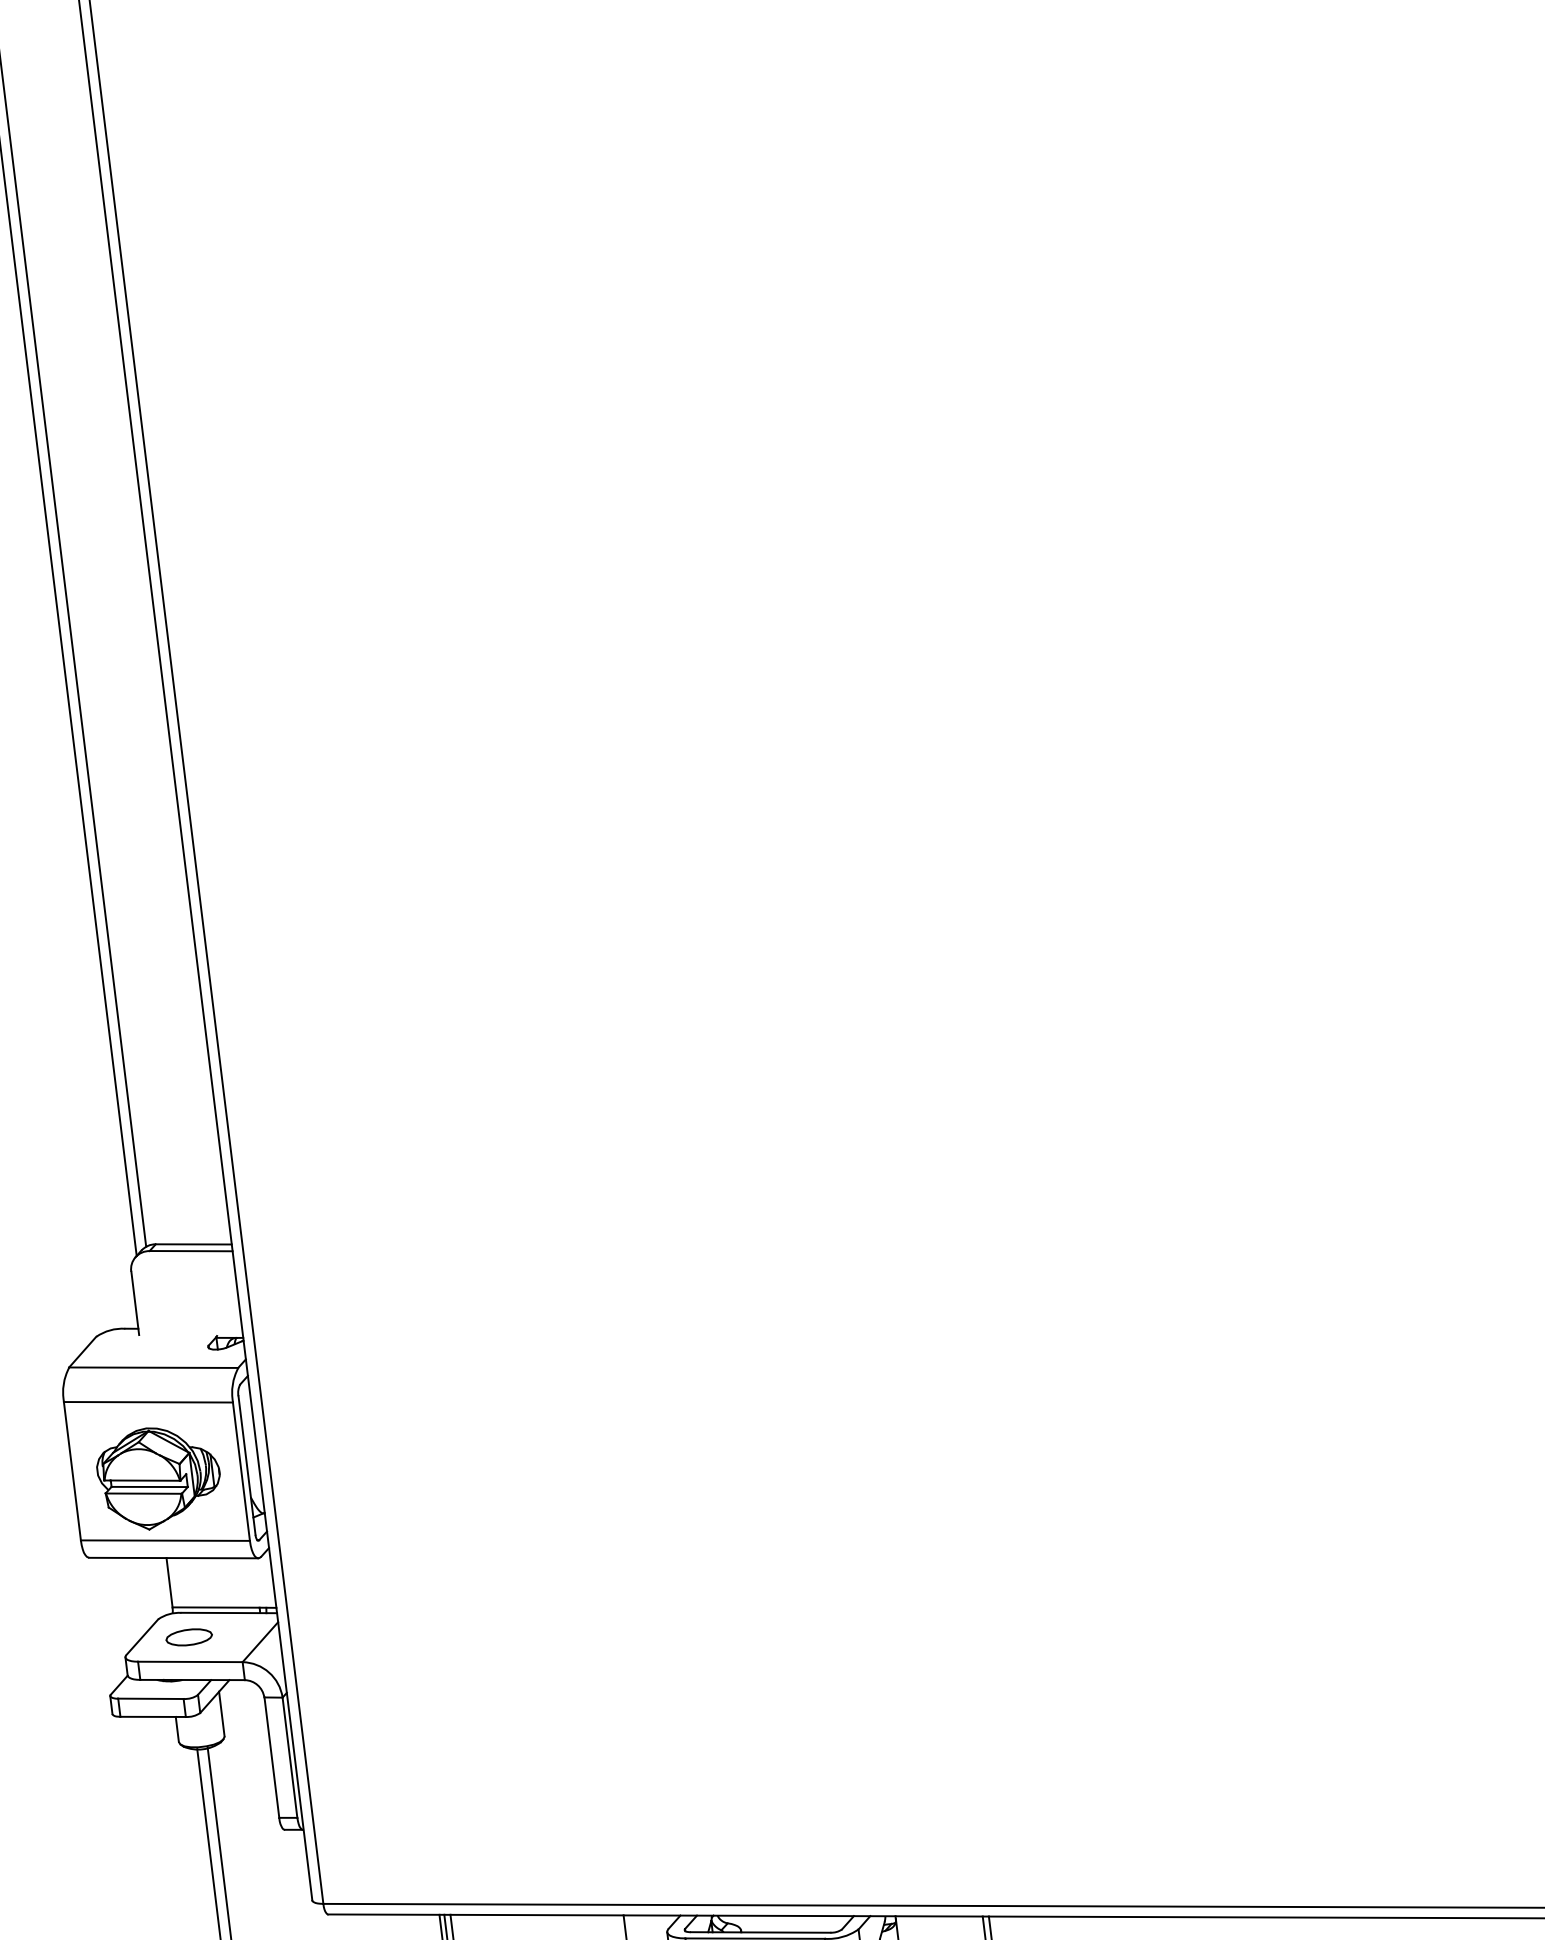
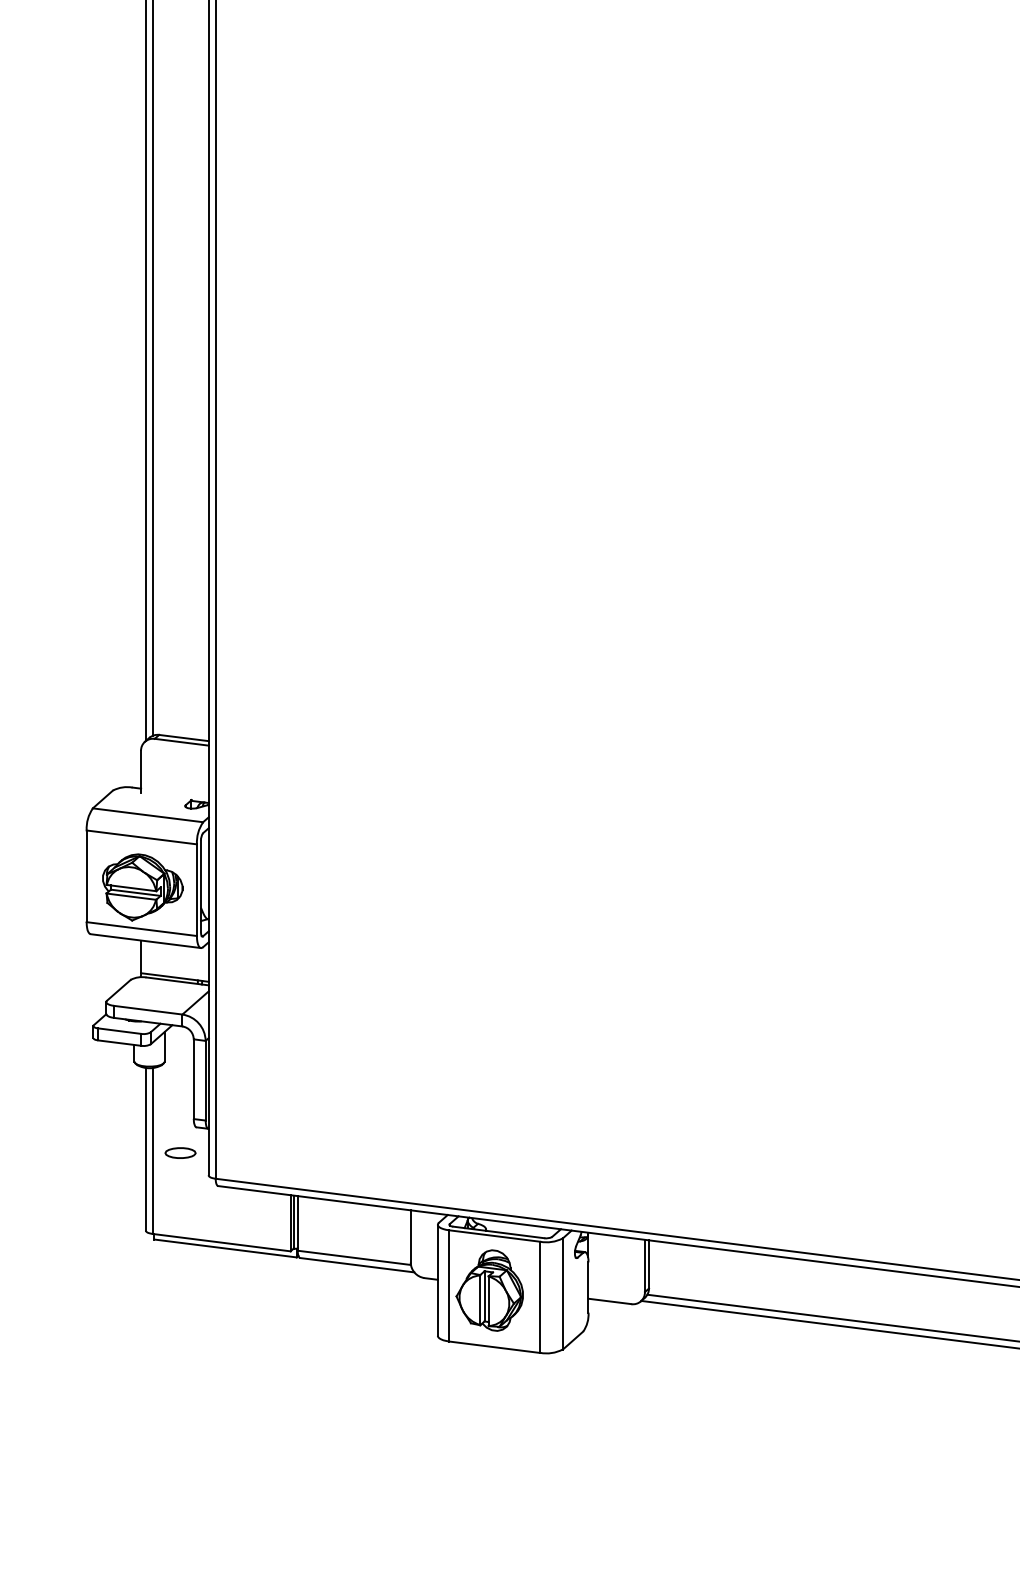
part: (189, 1636) -> (180, 1152), moved

